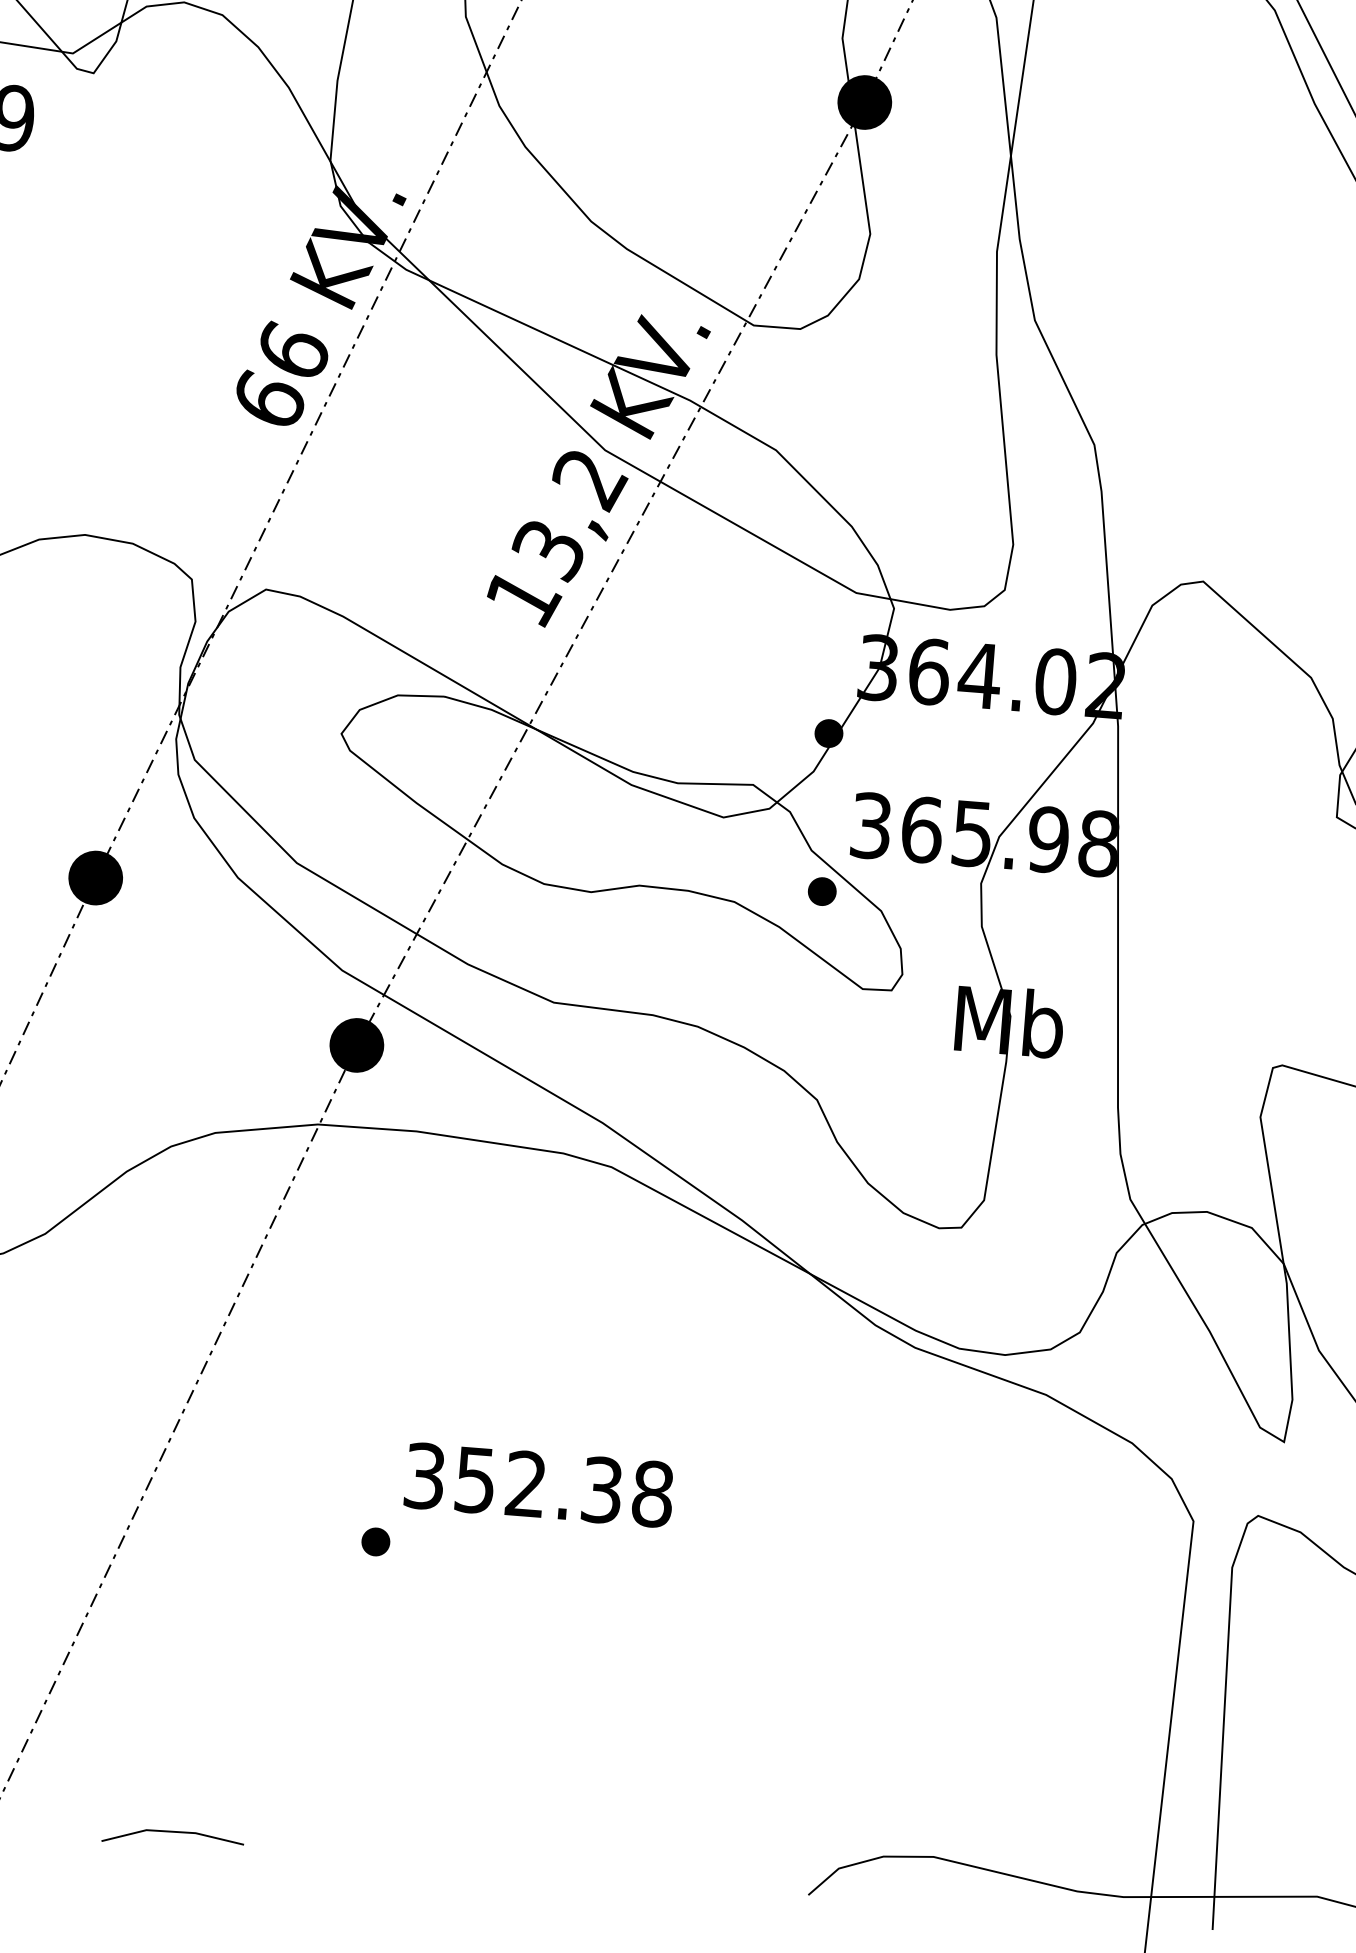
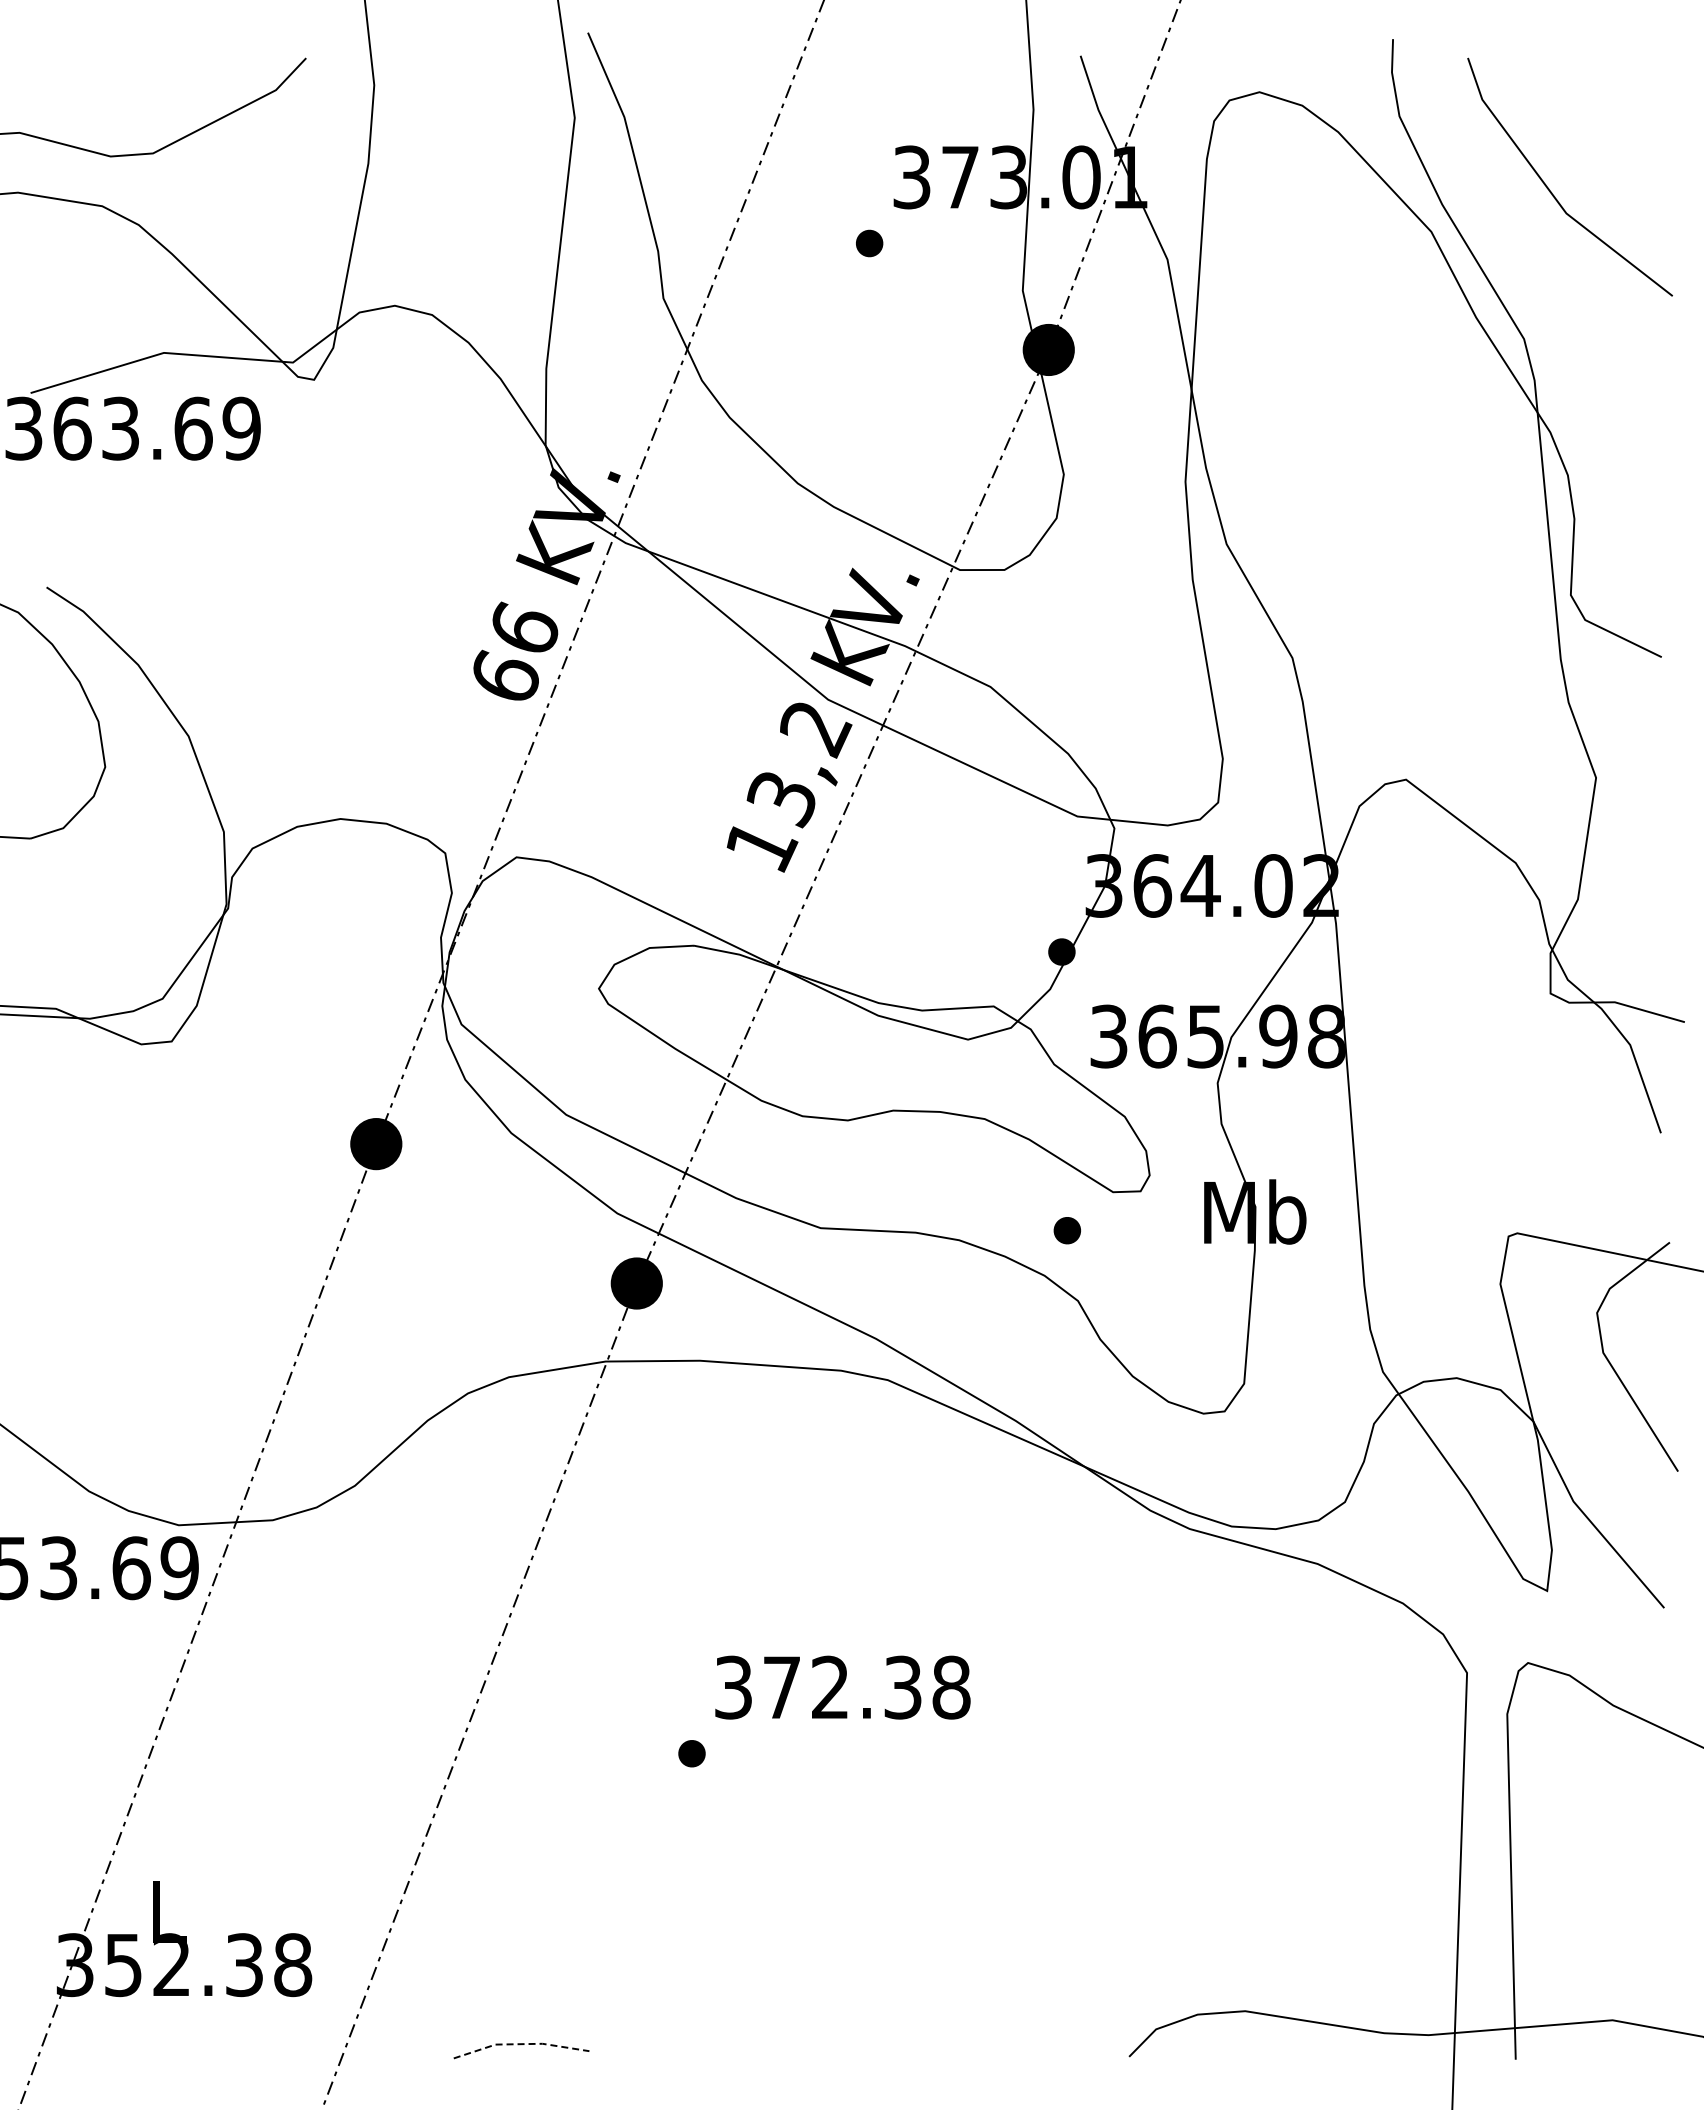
part: (821, 891) -> (1066, 1230), moved
text: (474, 1480) -> (781, 1687), 352.38 -> 372.38
line: (172, 1832) -> (520, 2044), solid -> dashed

